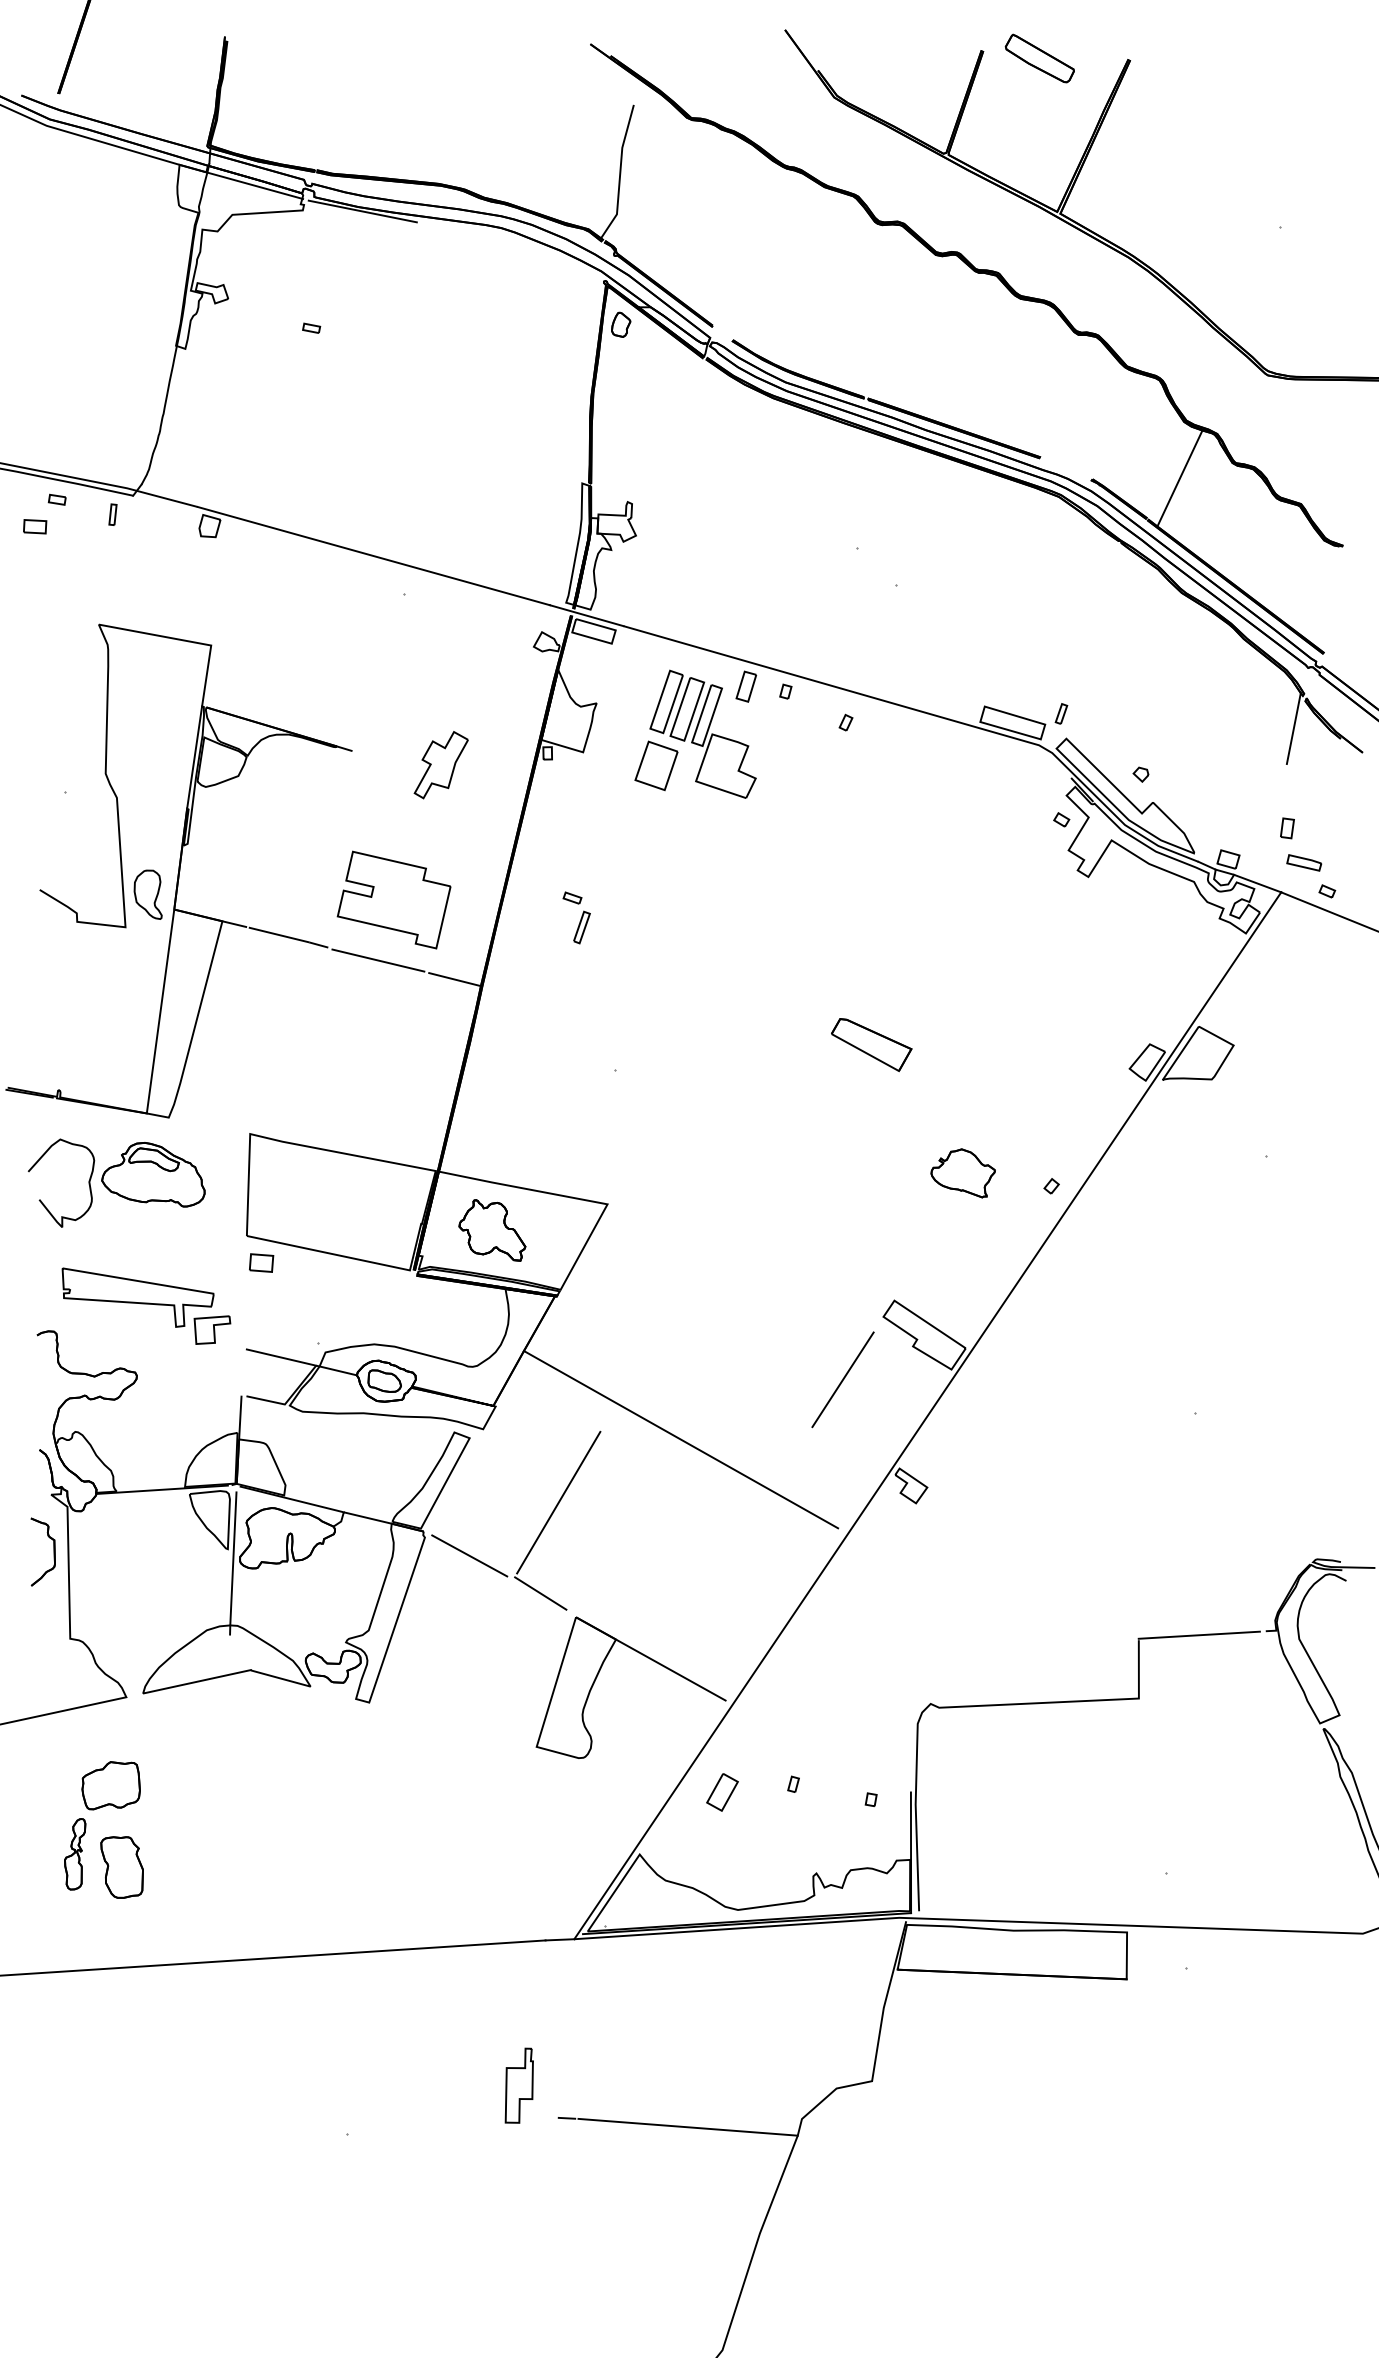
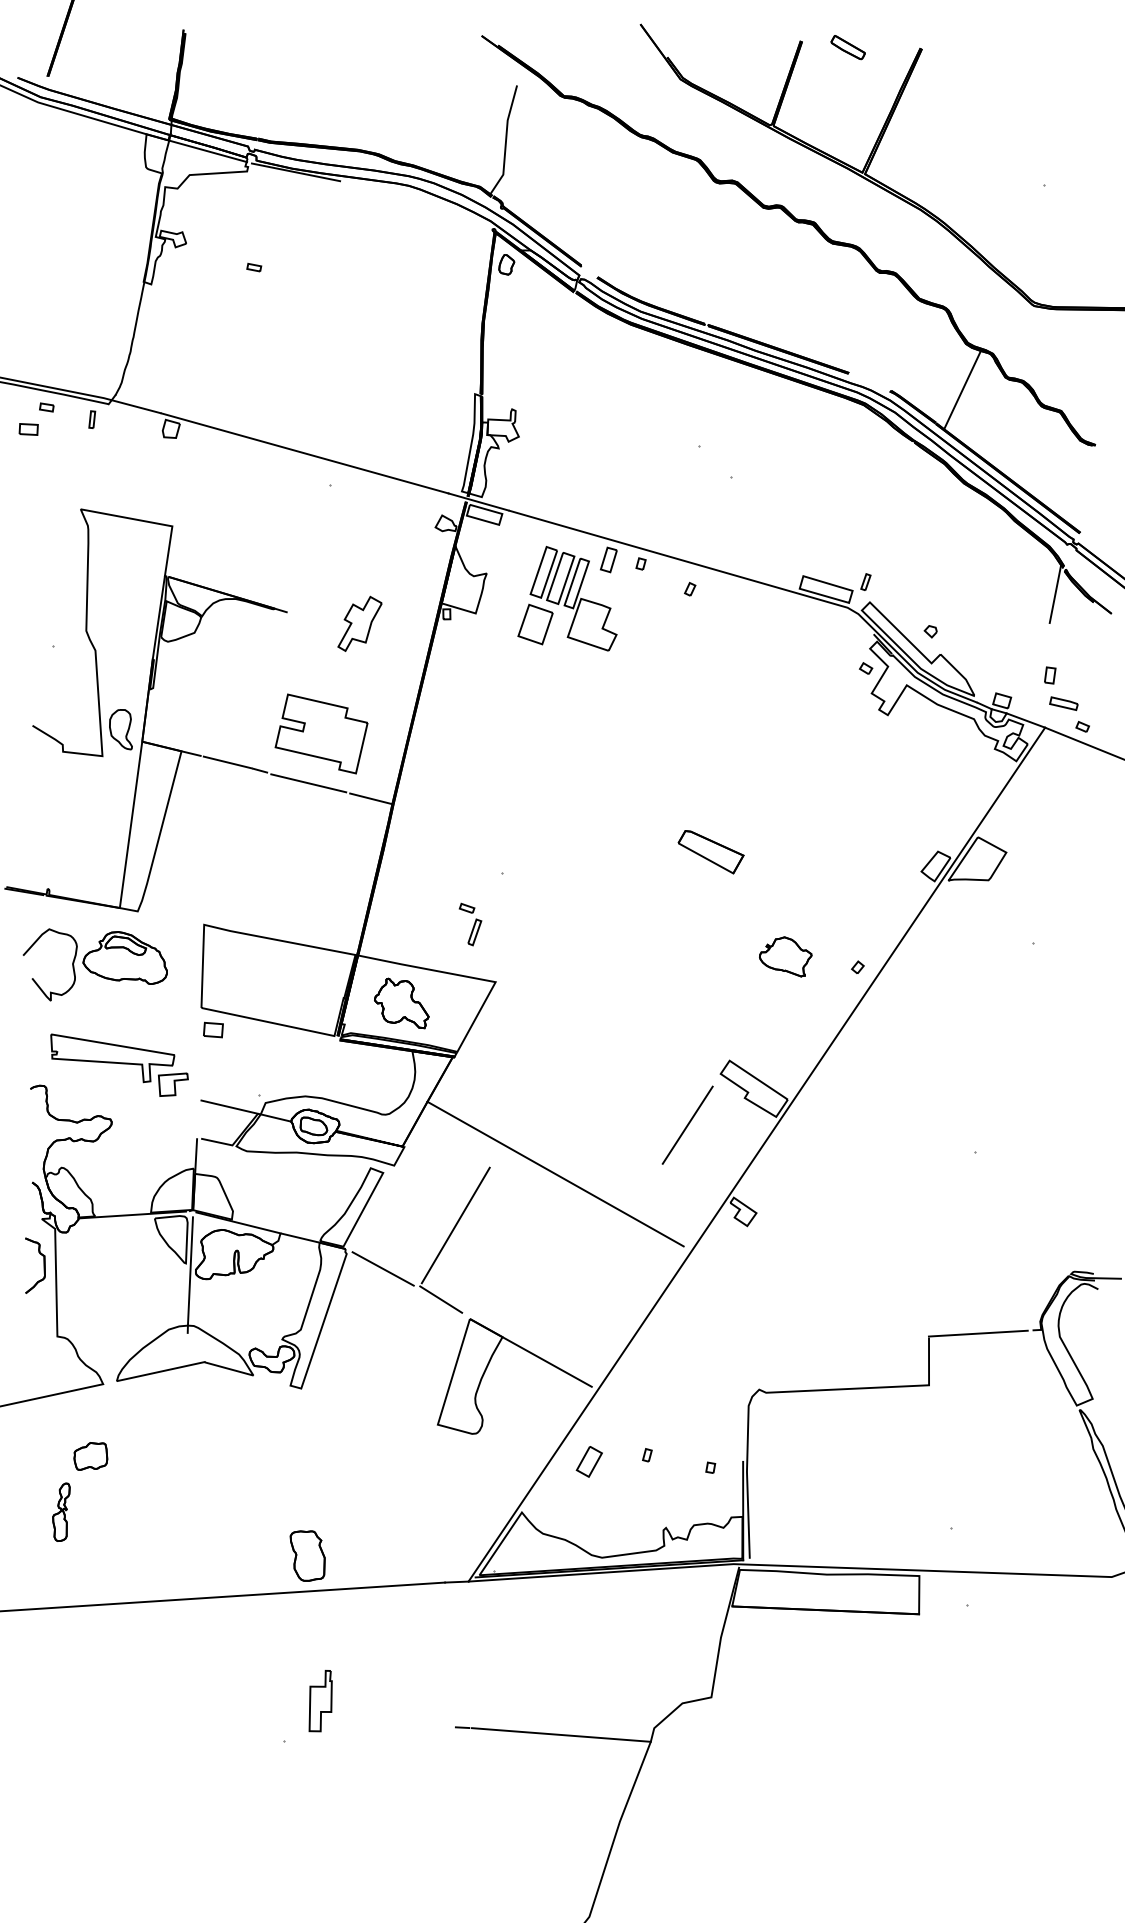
part: (1038, 58) -> (847, 47), size x0.6
part: (576, 917) -> (470, 924), moved
part: (110, 1785) -> (90, 1456), size x0.7
part: (121, 1866) -> (307, 1555), moved
part: (519, 2086) -> (320, 1701), moved

